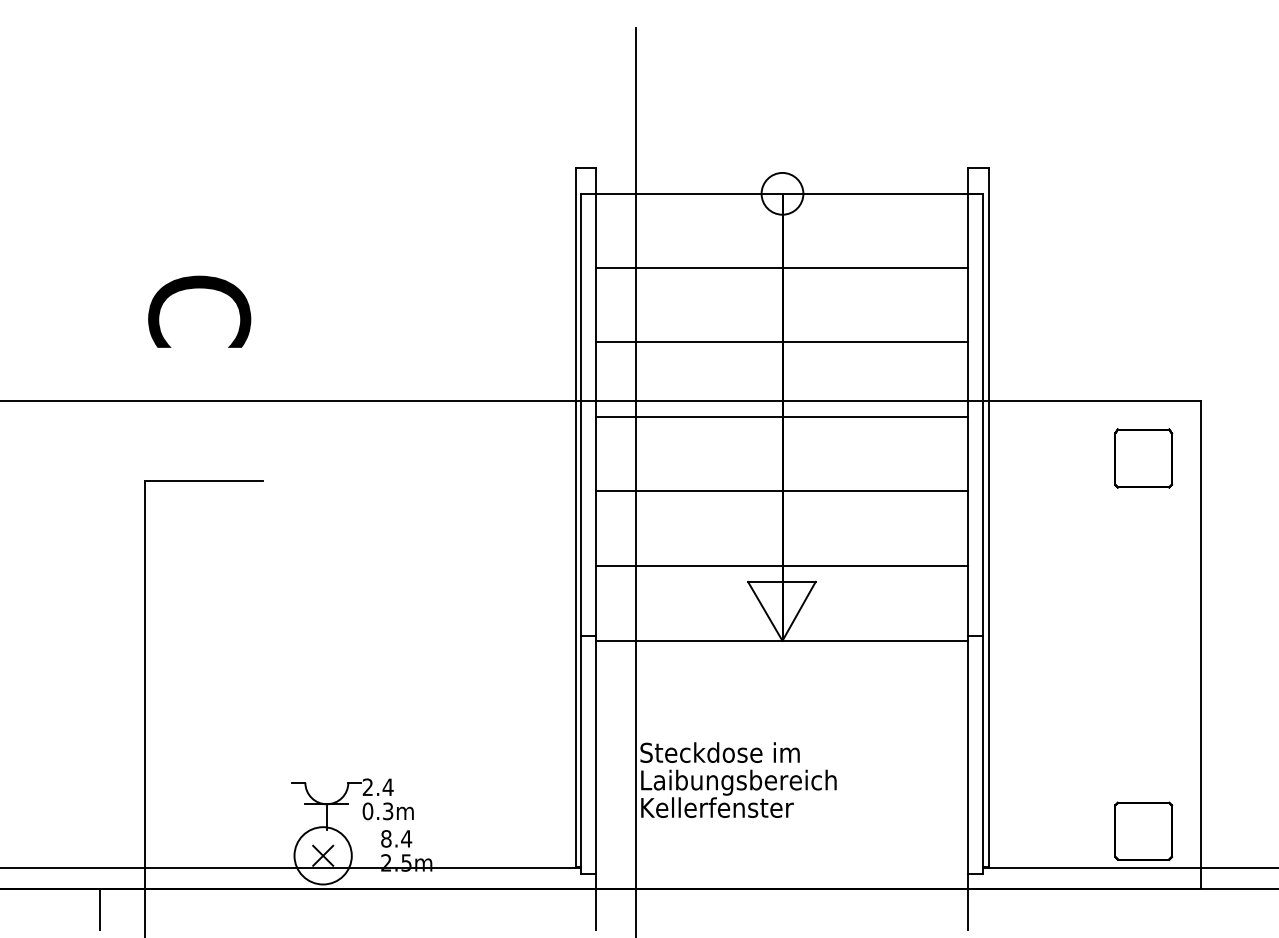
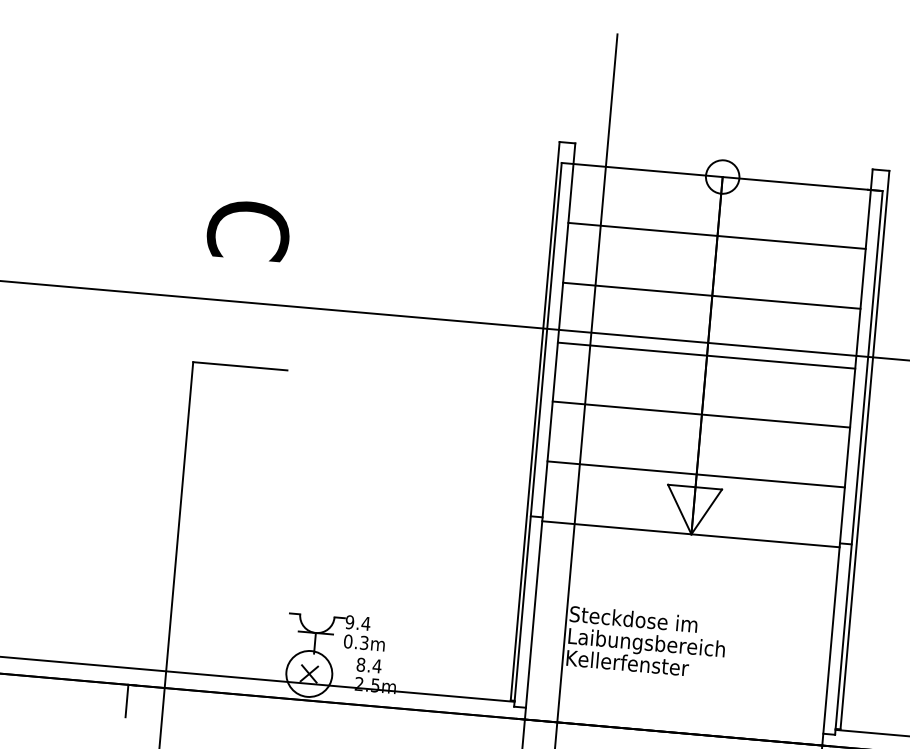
text: (367, 787) -> (349, 622), 2.4 -> 9.4

